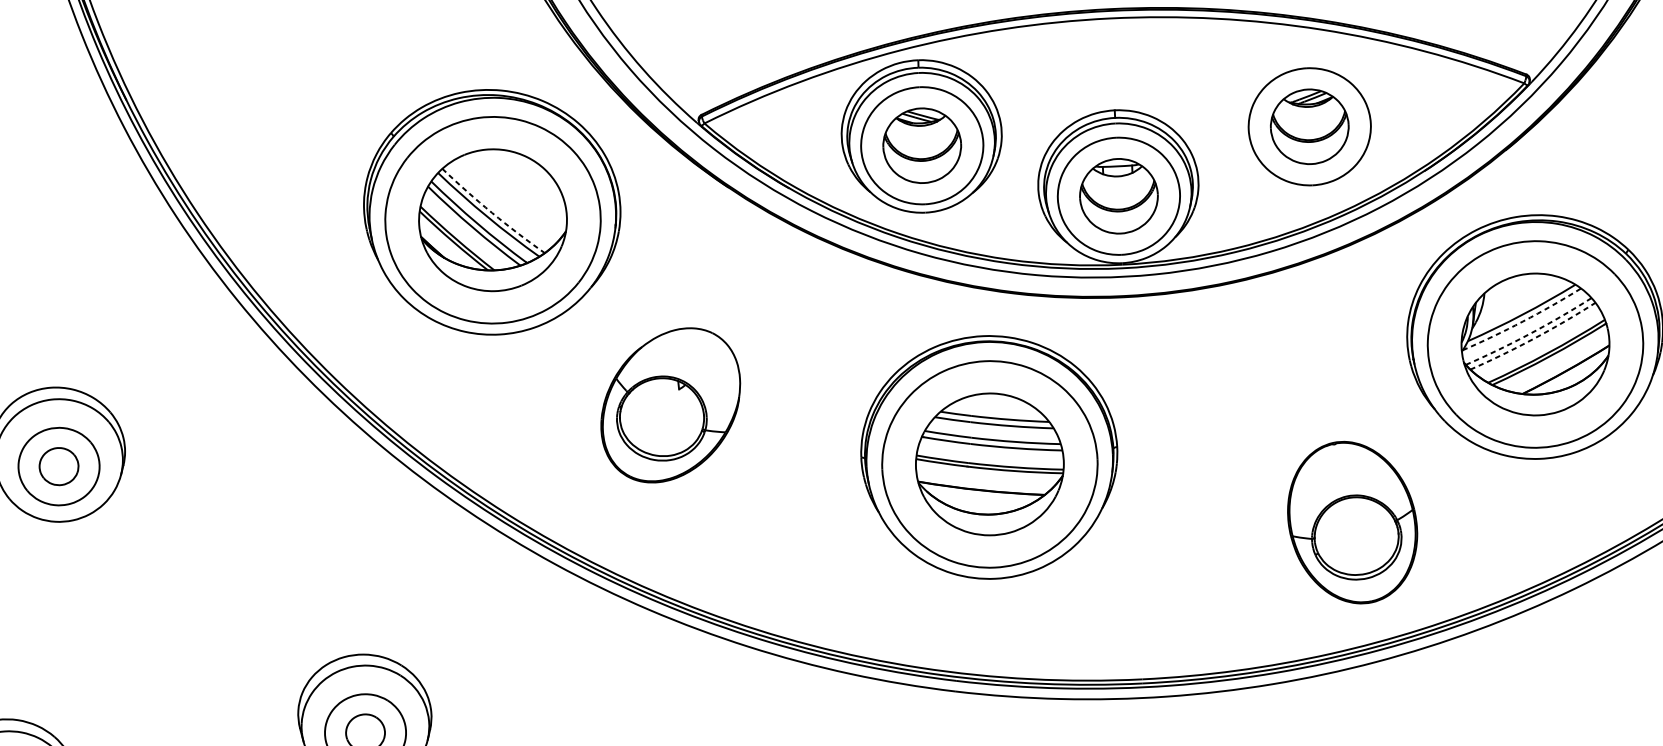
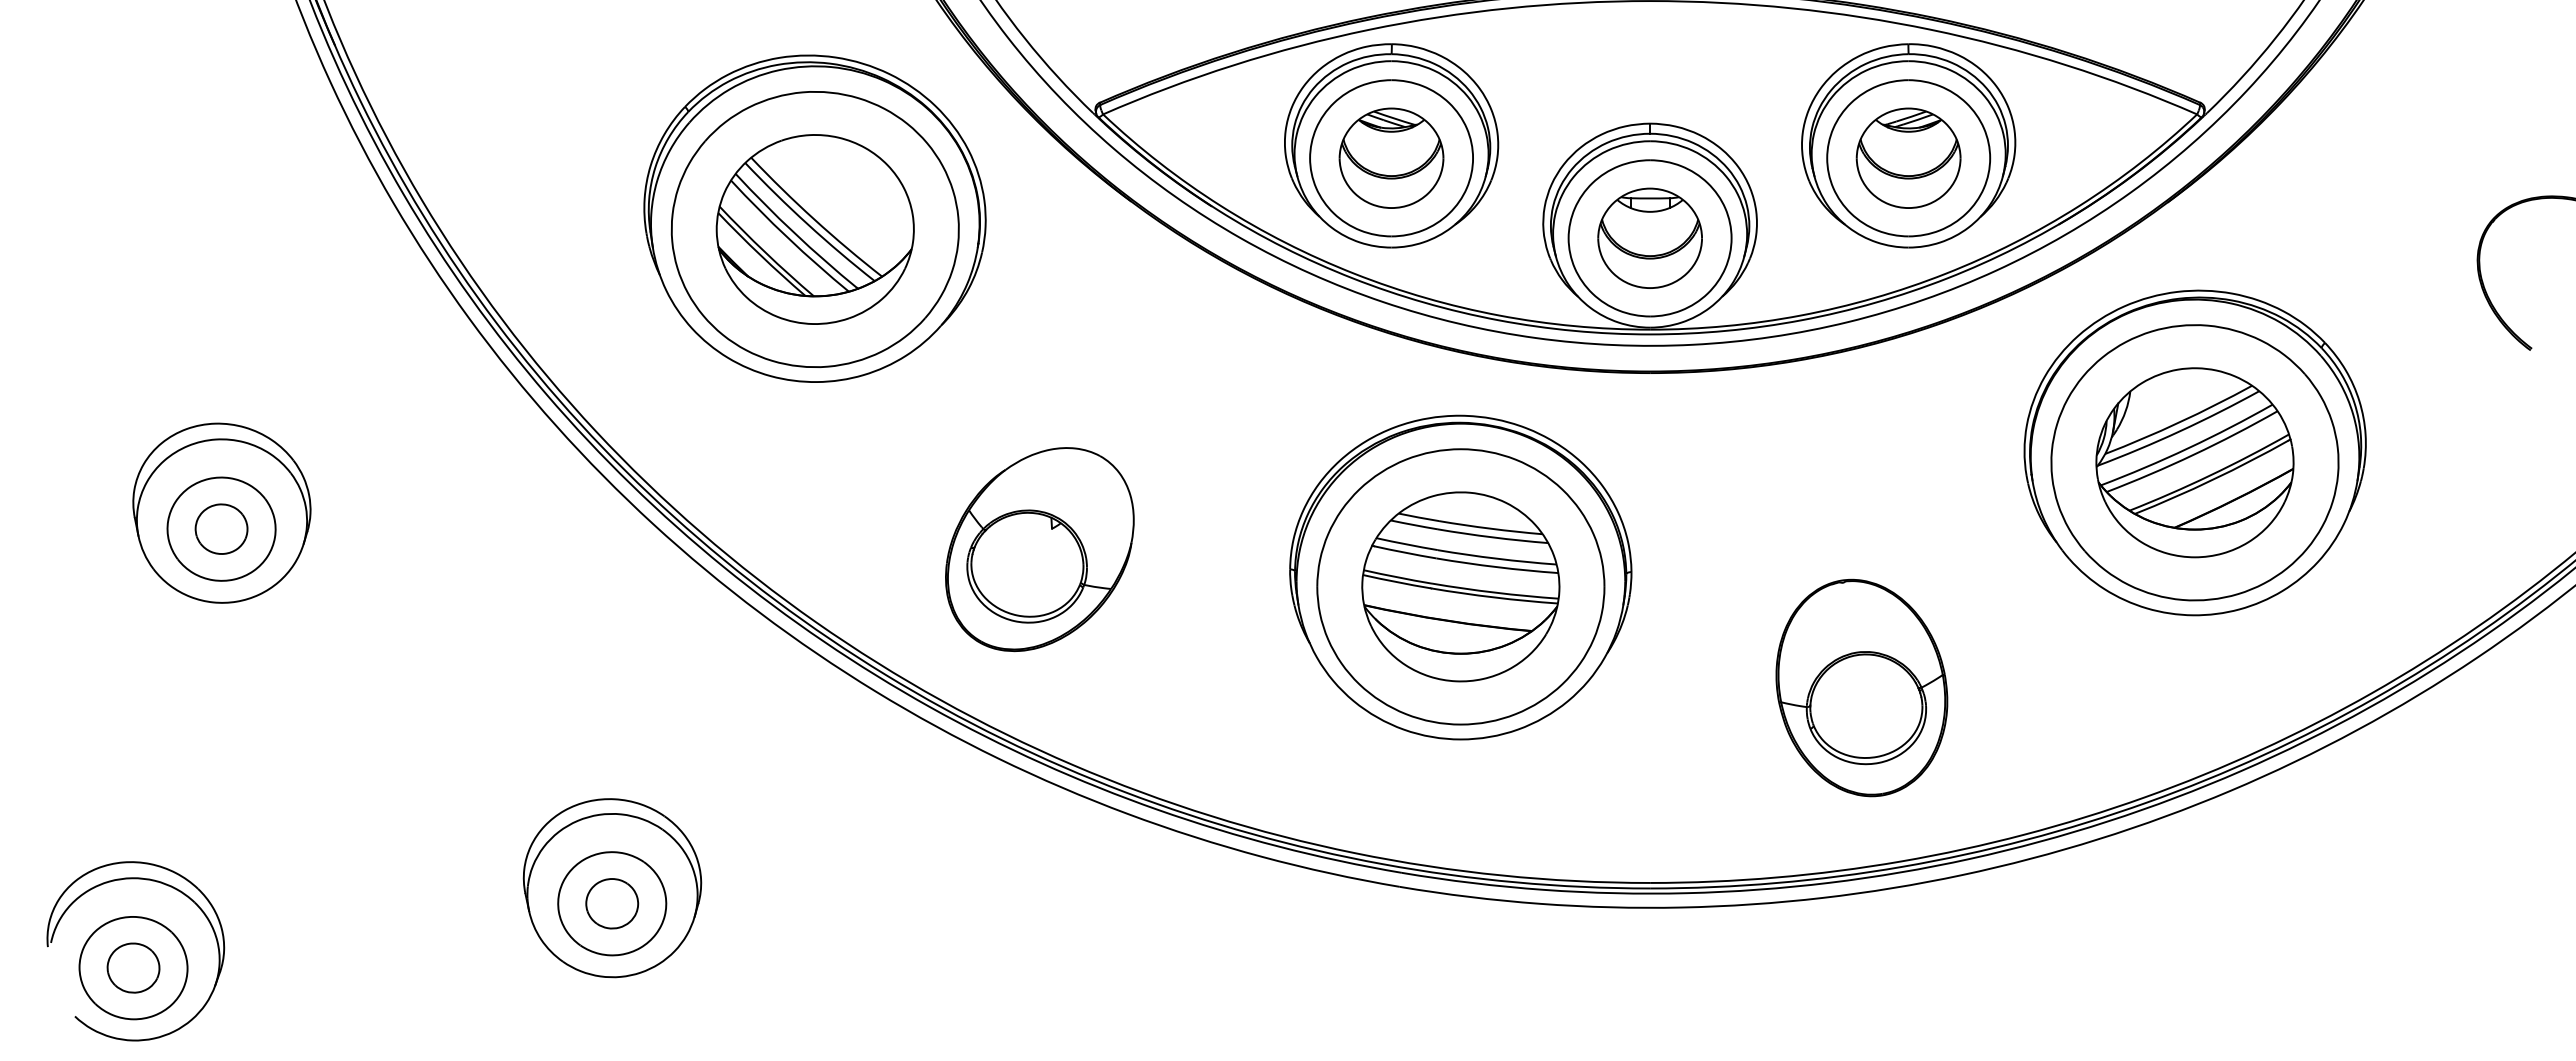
part: (1309, 117) -> (1908, 145), added
arc: (492, 212) -> (814, 219), dashed -> solid
arc: (1522, 321) -> (2179, 431), dashed -> solid
arc: (1530, 334) -> (2188, 448), dashed -> solid
arc: (1534, 338) -> (2193, 454), dashed -> solid
part: (670, 405) -> (1039, 549), moved
part: (1352, 522) -> (1861, 687), moved

